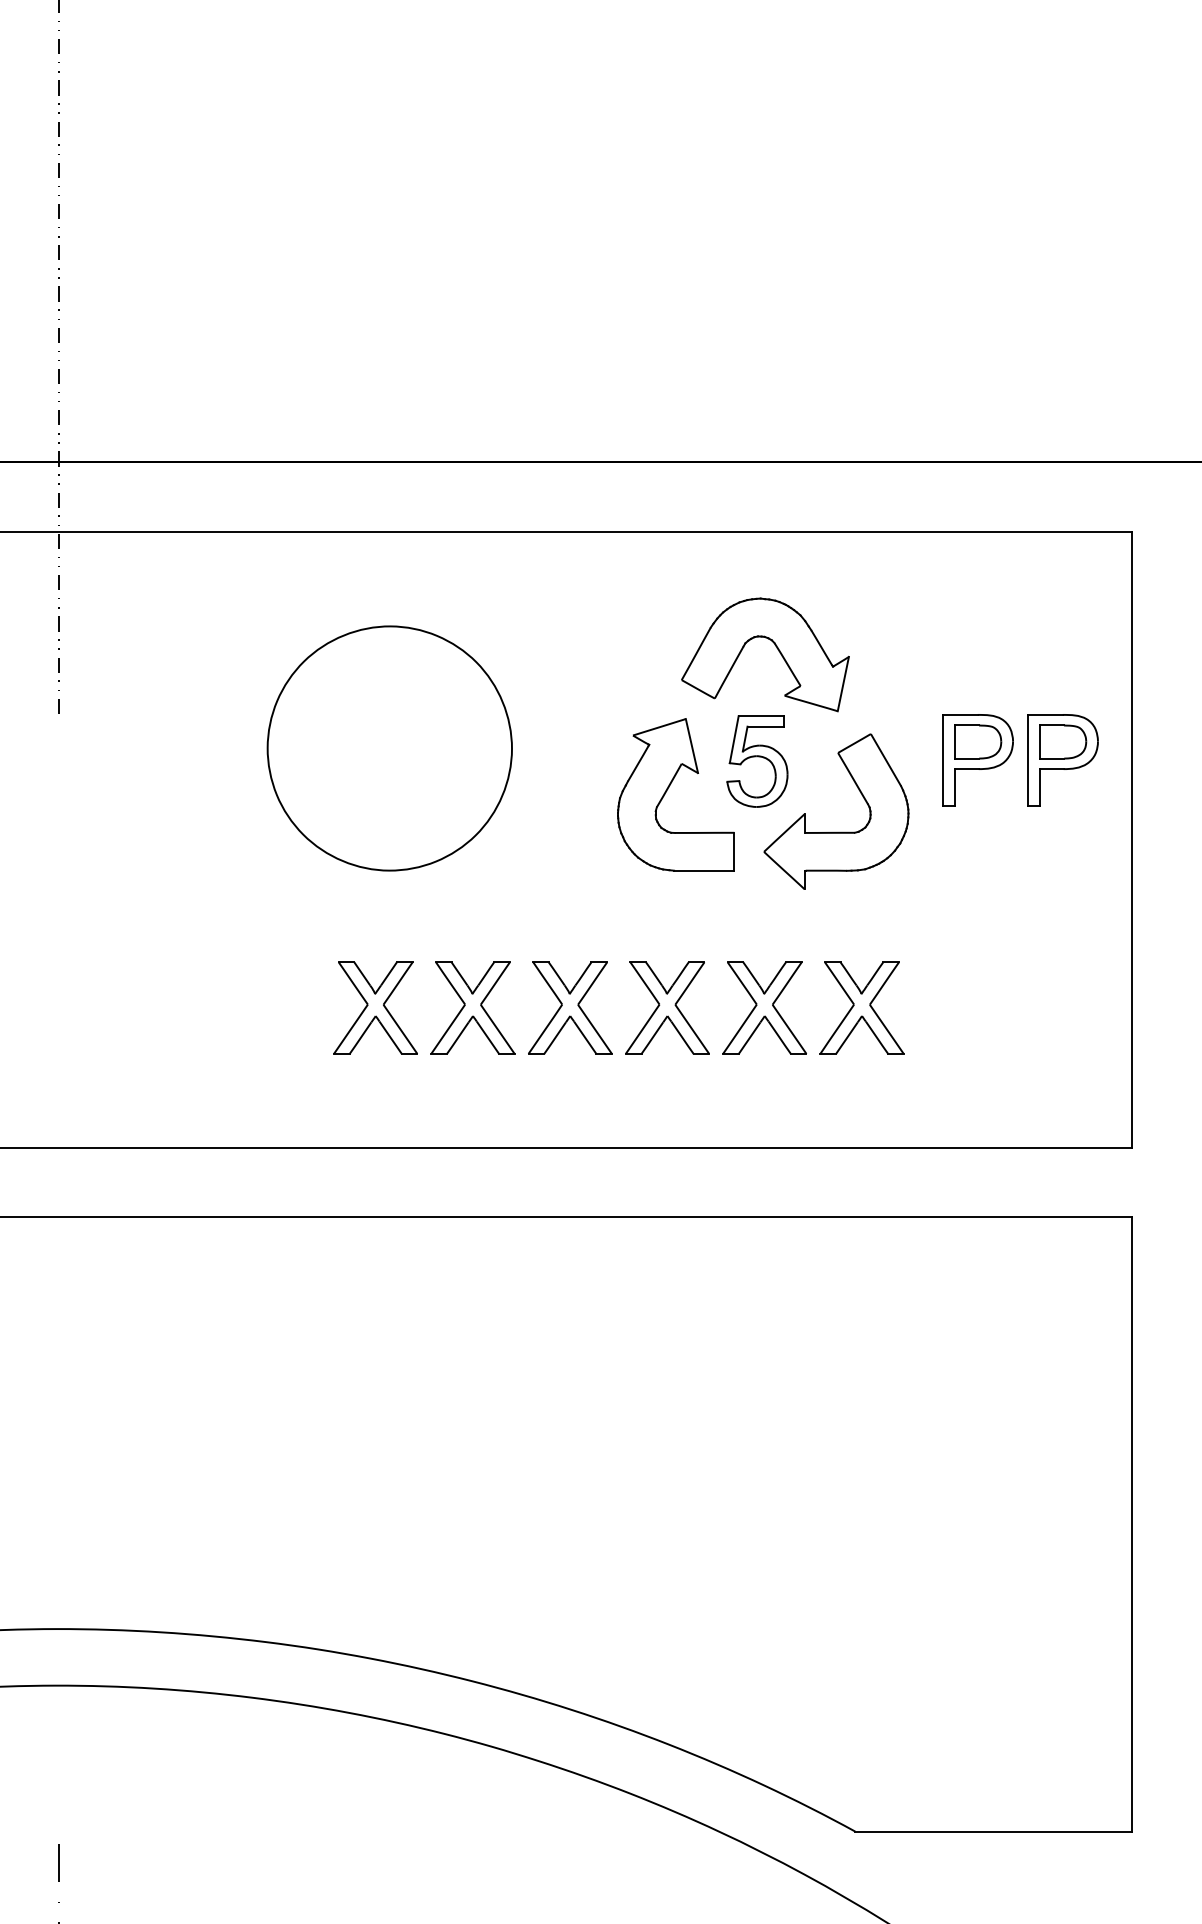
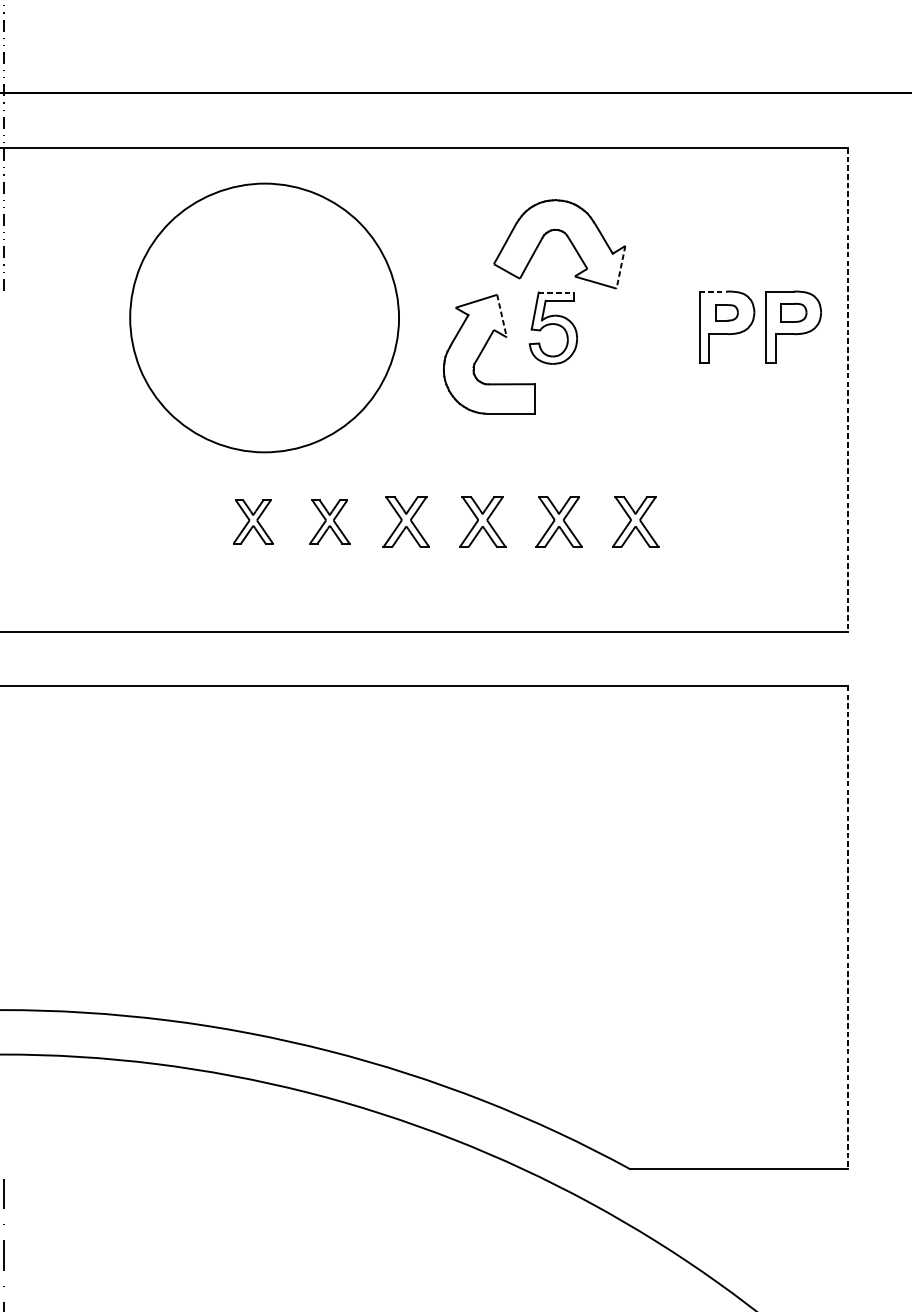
line: (843, 684) -> (621, 267), solid -> dashed
line: (961, 714) -> (713, 291), solid -> dashed
line: (761, 716) -> (556, 292), solid -> dashed
part: (978, 741) -> (727, 312), size x0.6
part: (1063, 741) -> (794, 312), size x0.7
line: (691, 746) -> (501, 316), solid -> dashed
part: (389, 748) -> (264, 317), size x1.4
part: (836, 831) -> (615, 383), removed
line: (1131, 840) -> (847, 390), solid -> dashed
part: (375, 1007) -> (253, 521), size x0.6
part: (472, 1007) -> (329, 521), size x0.6
part: (570, 1007) -> (406, 521), size x0.7
part: (667, 1007) -> (482, 521), size x0.7
part: (764, 1007) -> (558, 521), size x0.7
part: (861, 1007) -> (635, 521), size x0.7
line: (1131, 1524) -> (847, 927), solid -> dashed

